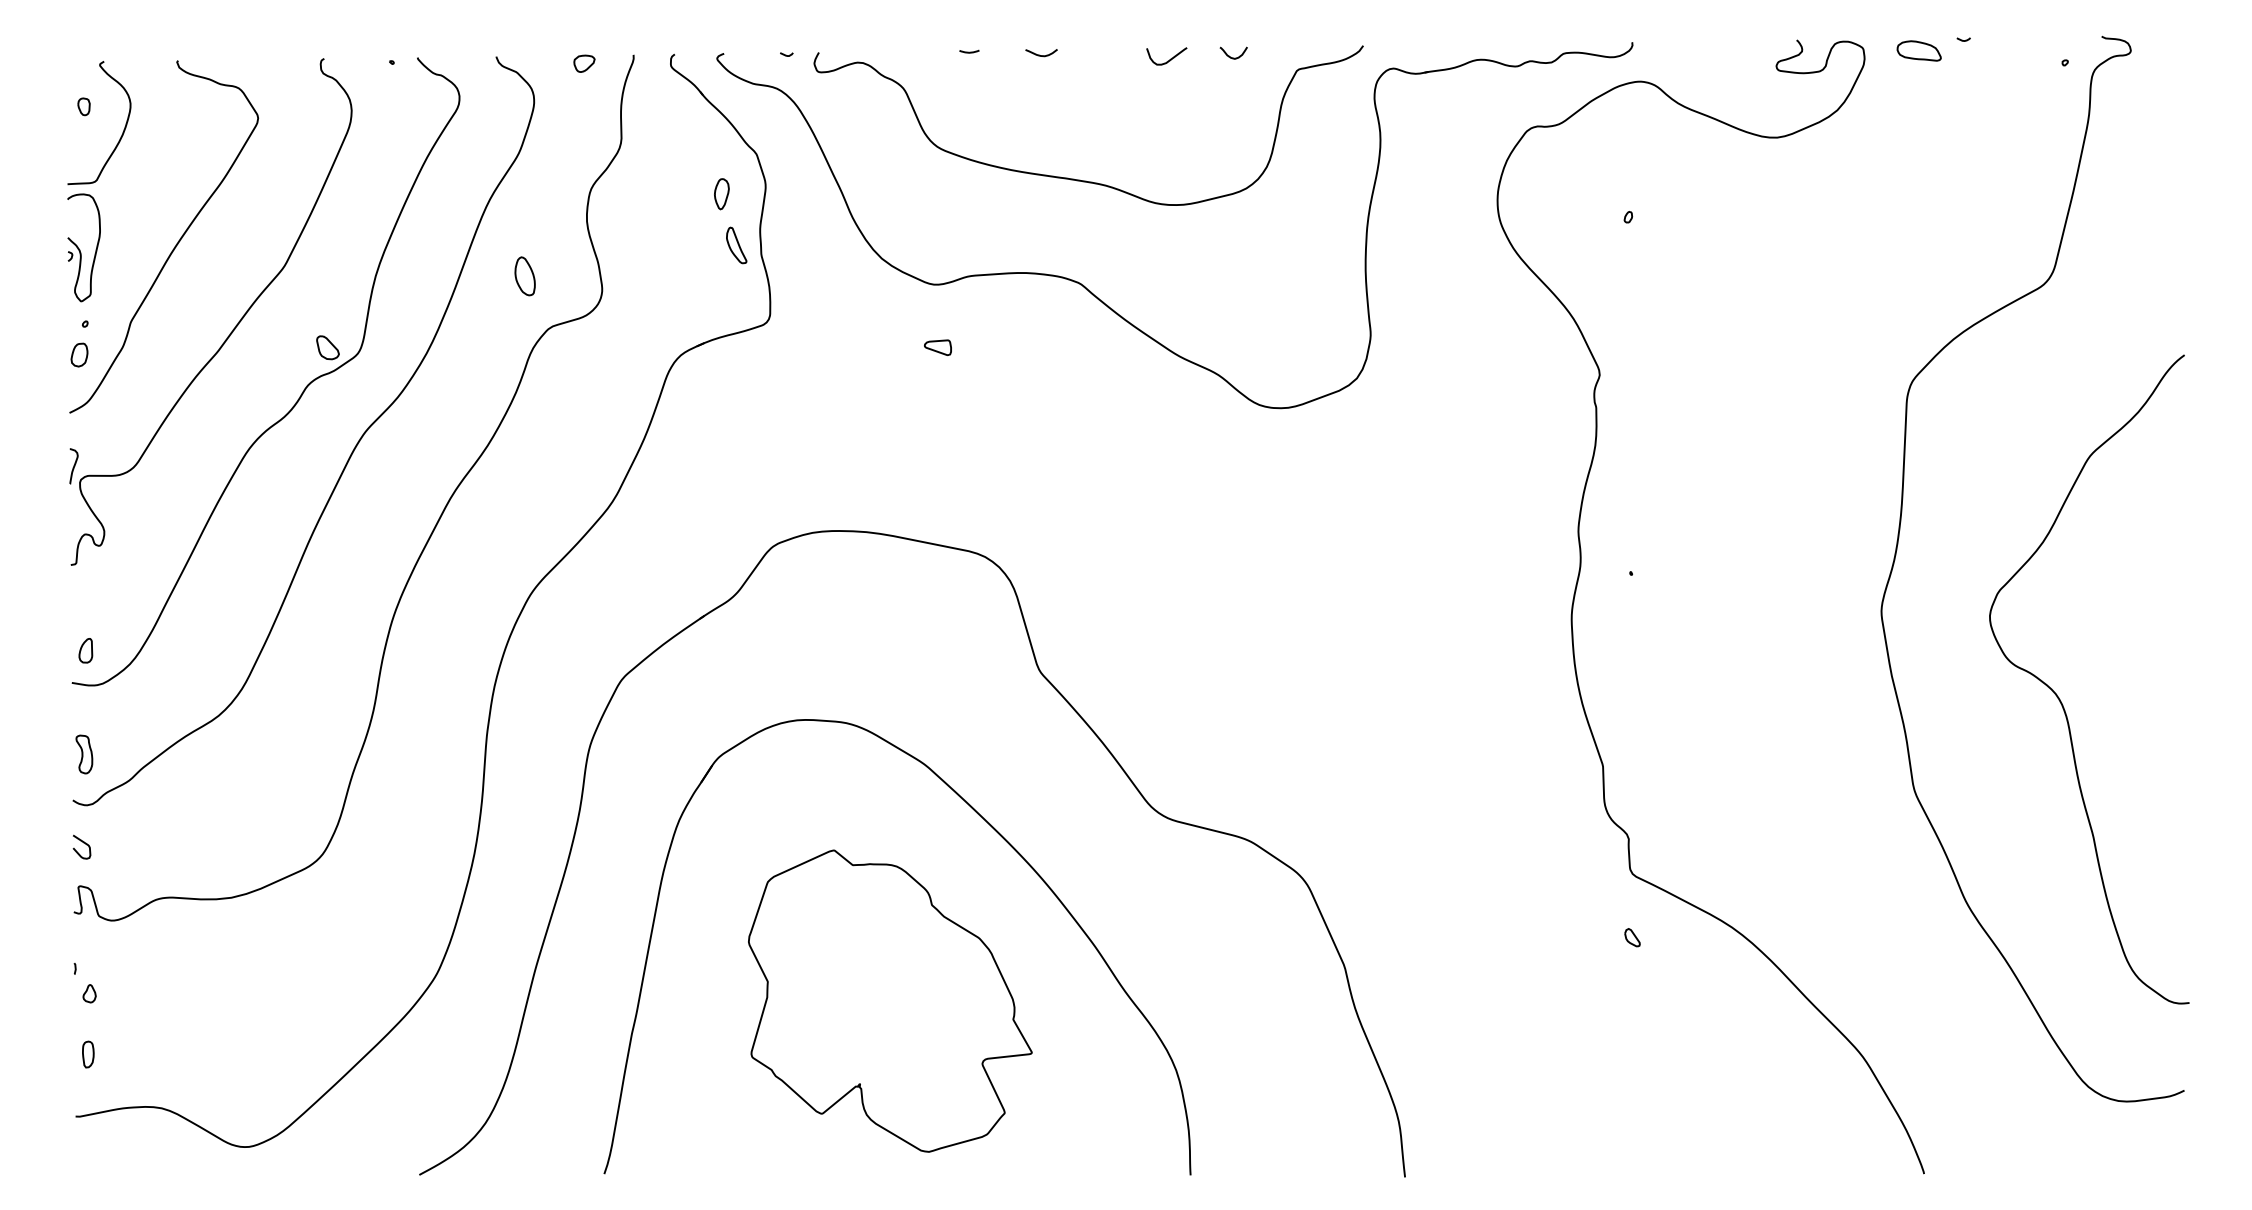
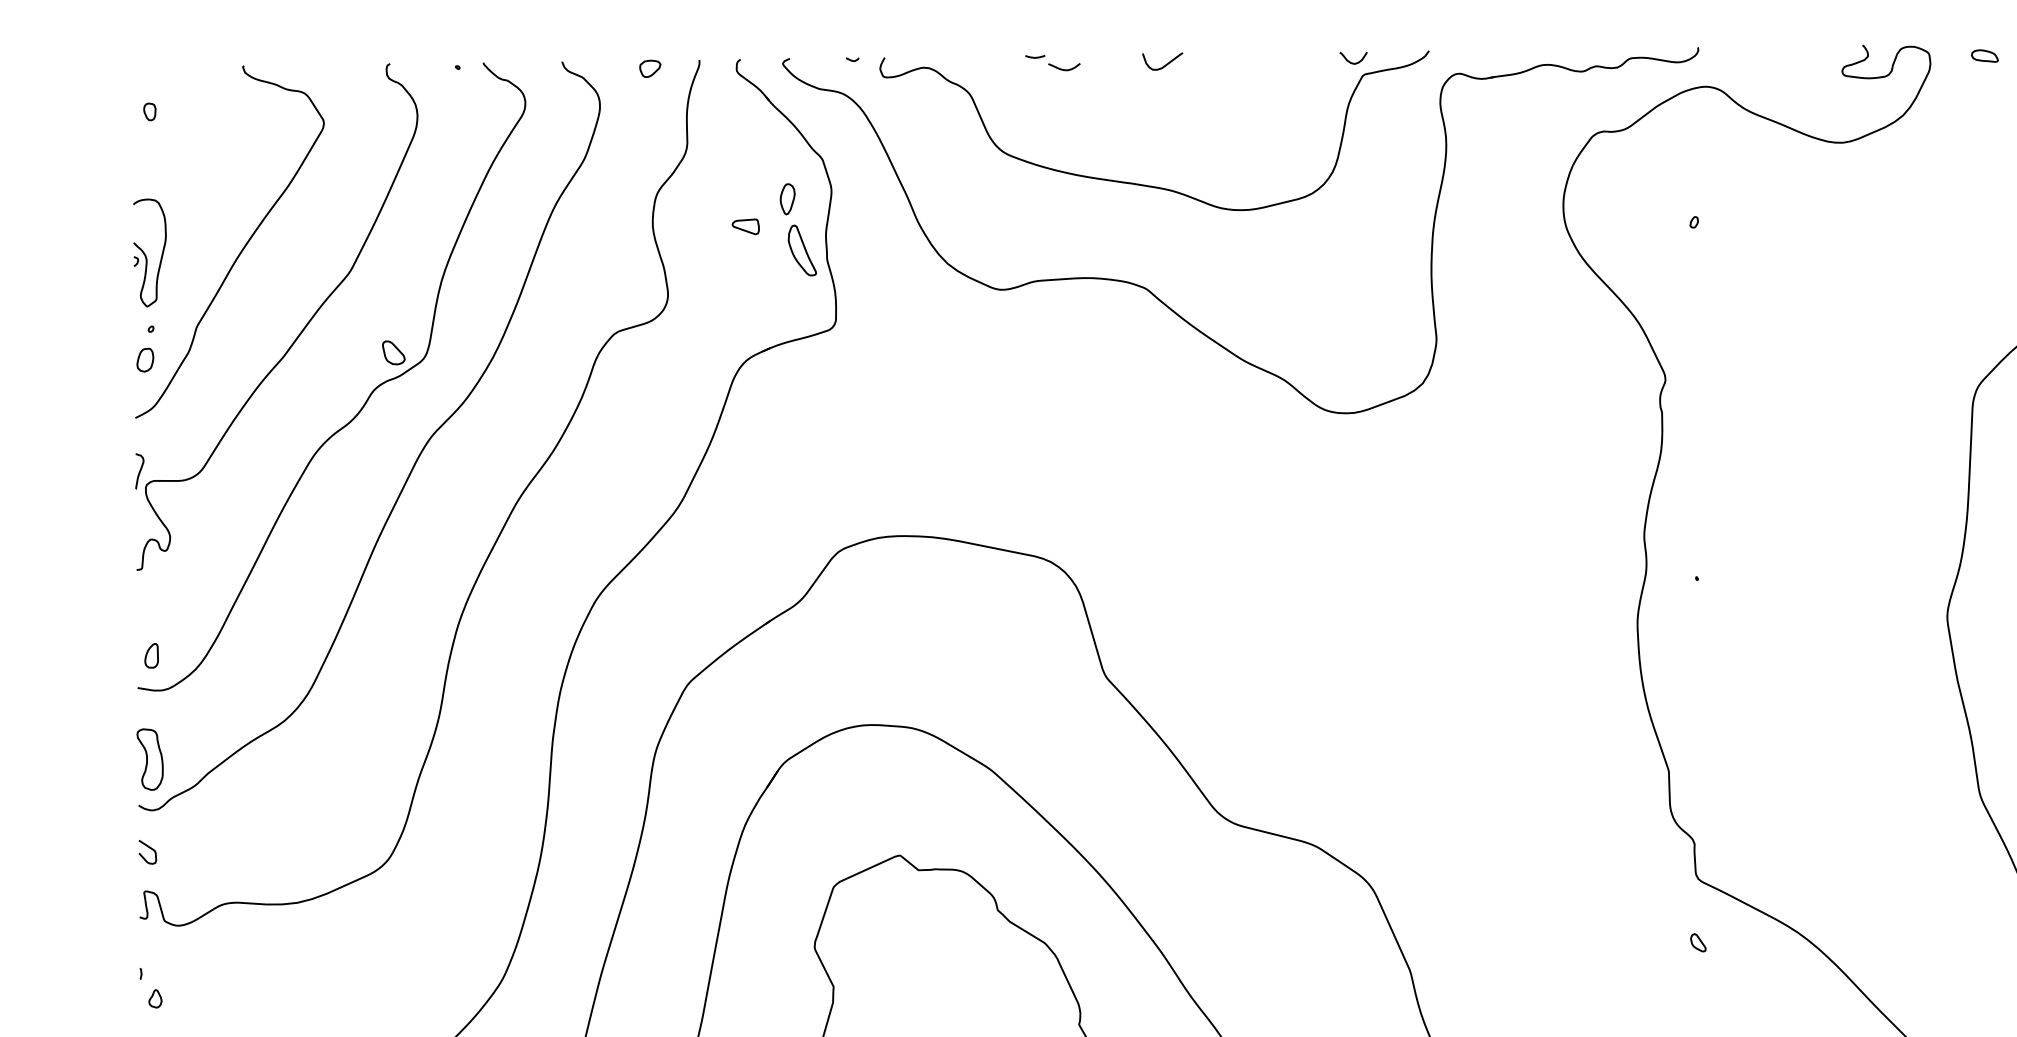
part: (1918, 50) -> (1984, 55), size x0.6
curve: (1041, 55) -> (1064, 69), moved
curve: (1229, 55) -> (1349, 60), moved
curve: (1169, 59) -> (1165, 64), moved
curve: (121, 134) -> (187, 139), removed
part: (736, 245) -> (802, 250), size x1.4
part: (524, 276) -> (590, 281), removed
part: (937, 347) -> (745, 226), moved
part: (84, 754) -> (150, 759), size x1.6

